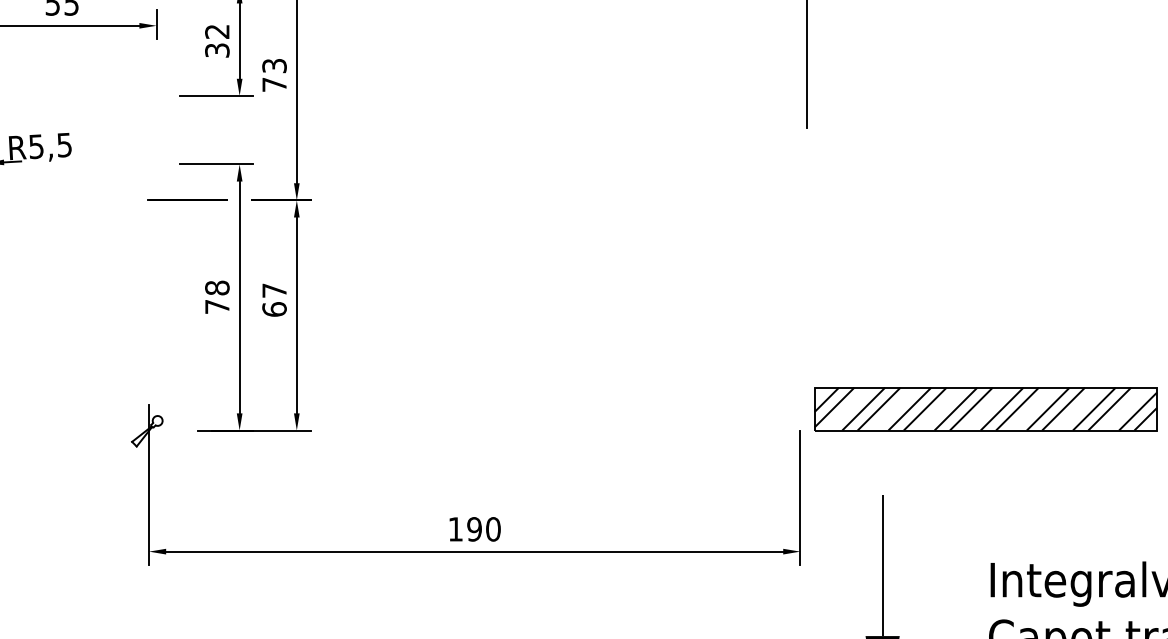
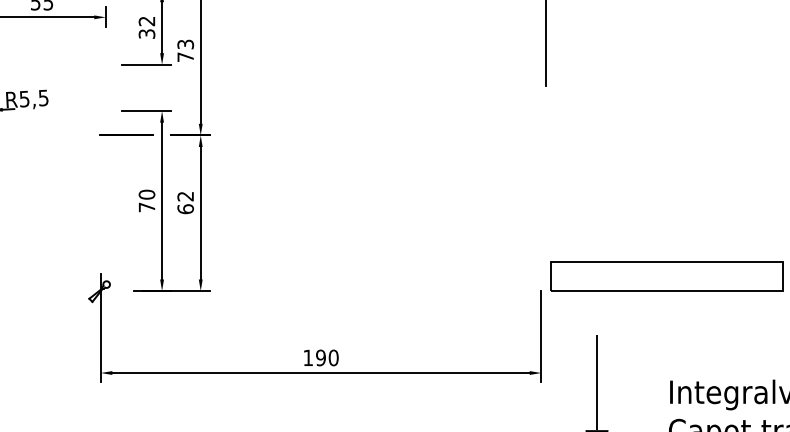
text: (218, 287) -> (147, 194), 78 -> 70
text: (274, 290) -> (185, 196), 67 -> 62
hatch: (985, 408) -> (666, 276), removed

